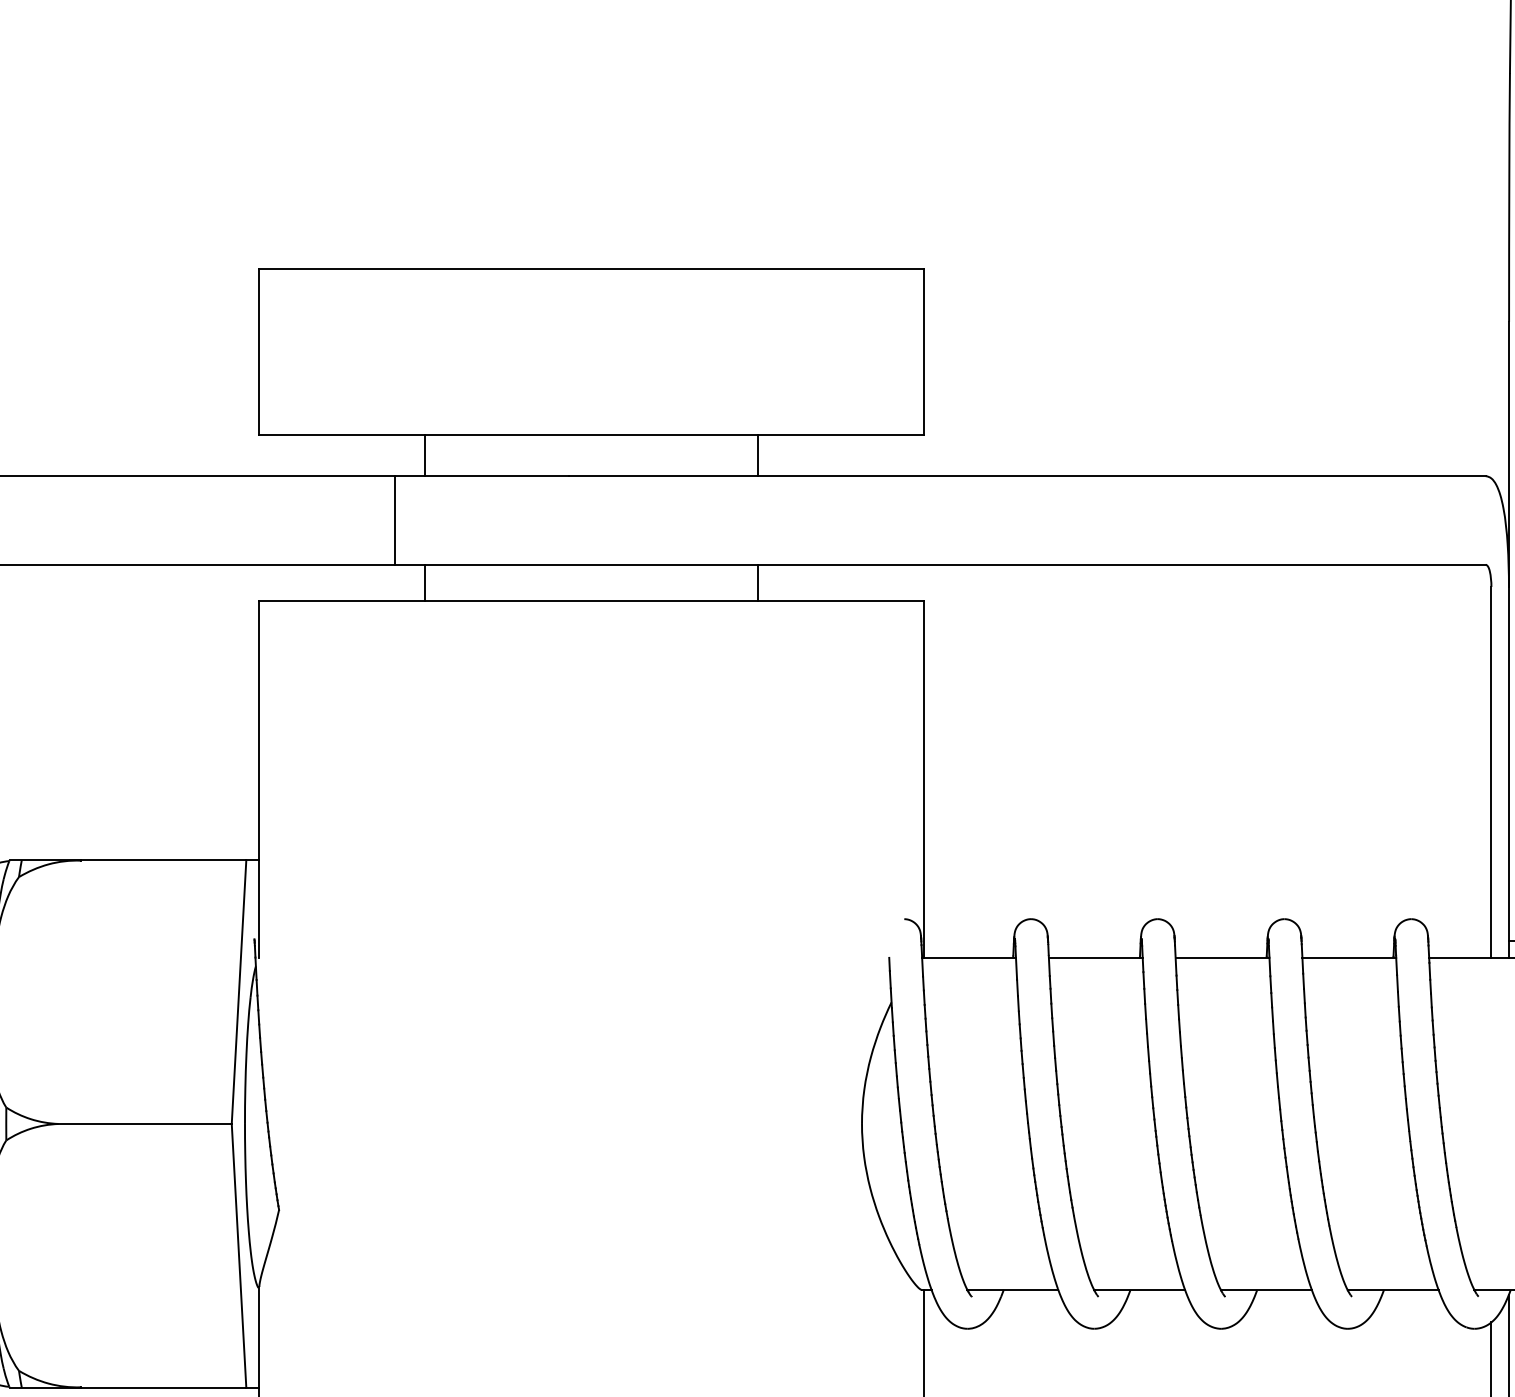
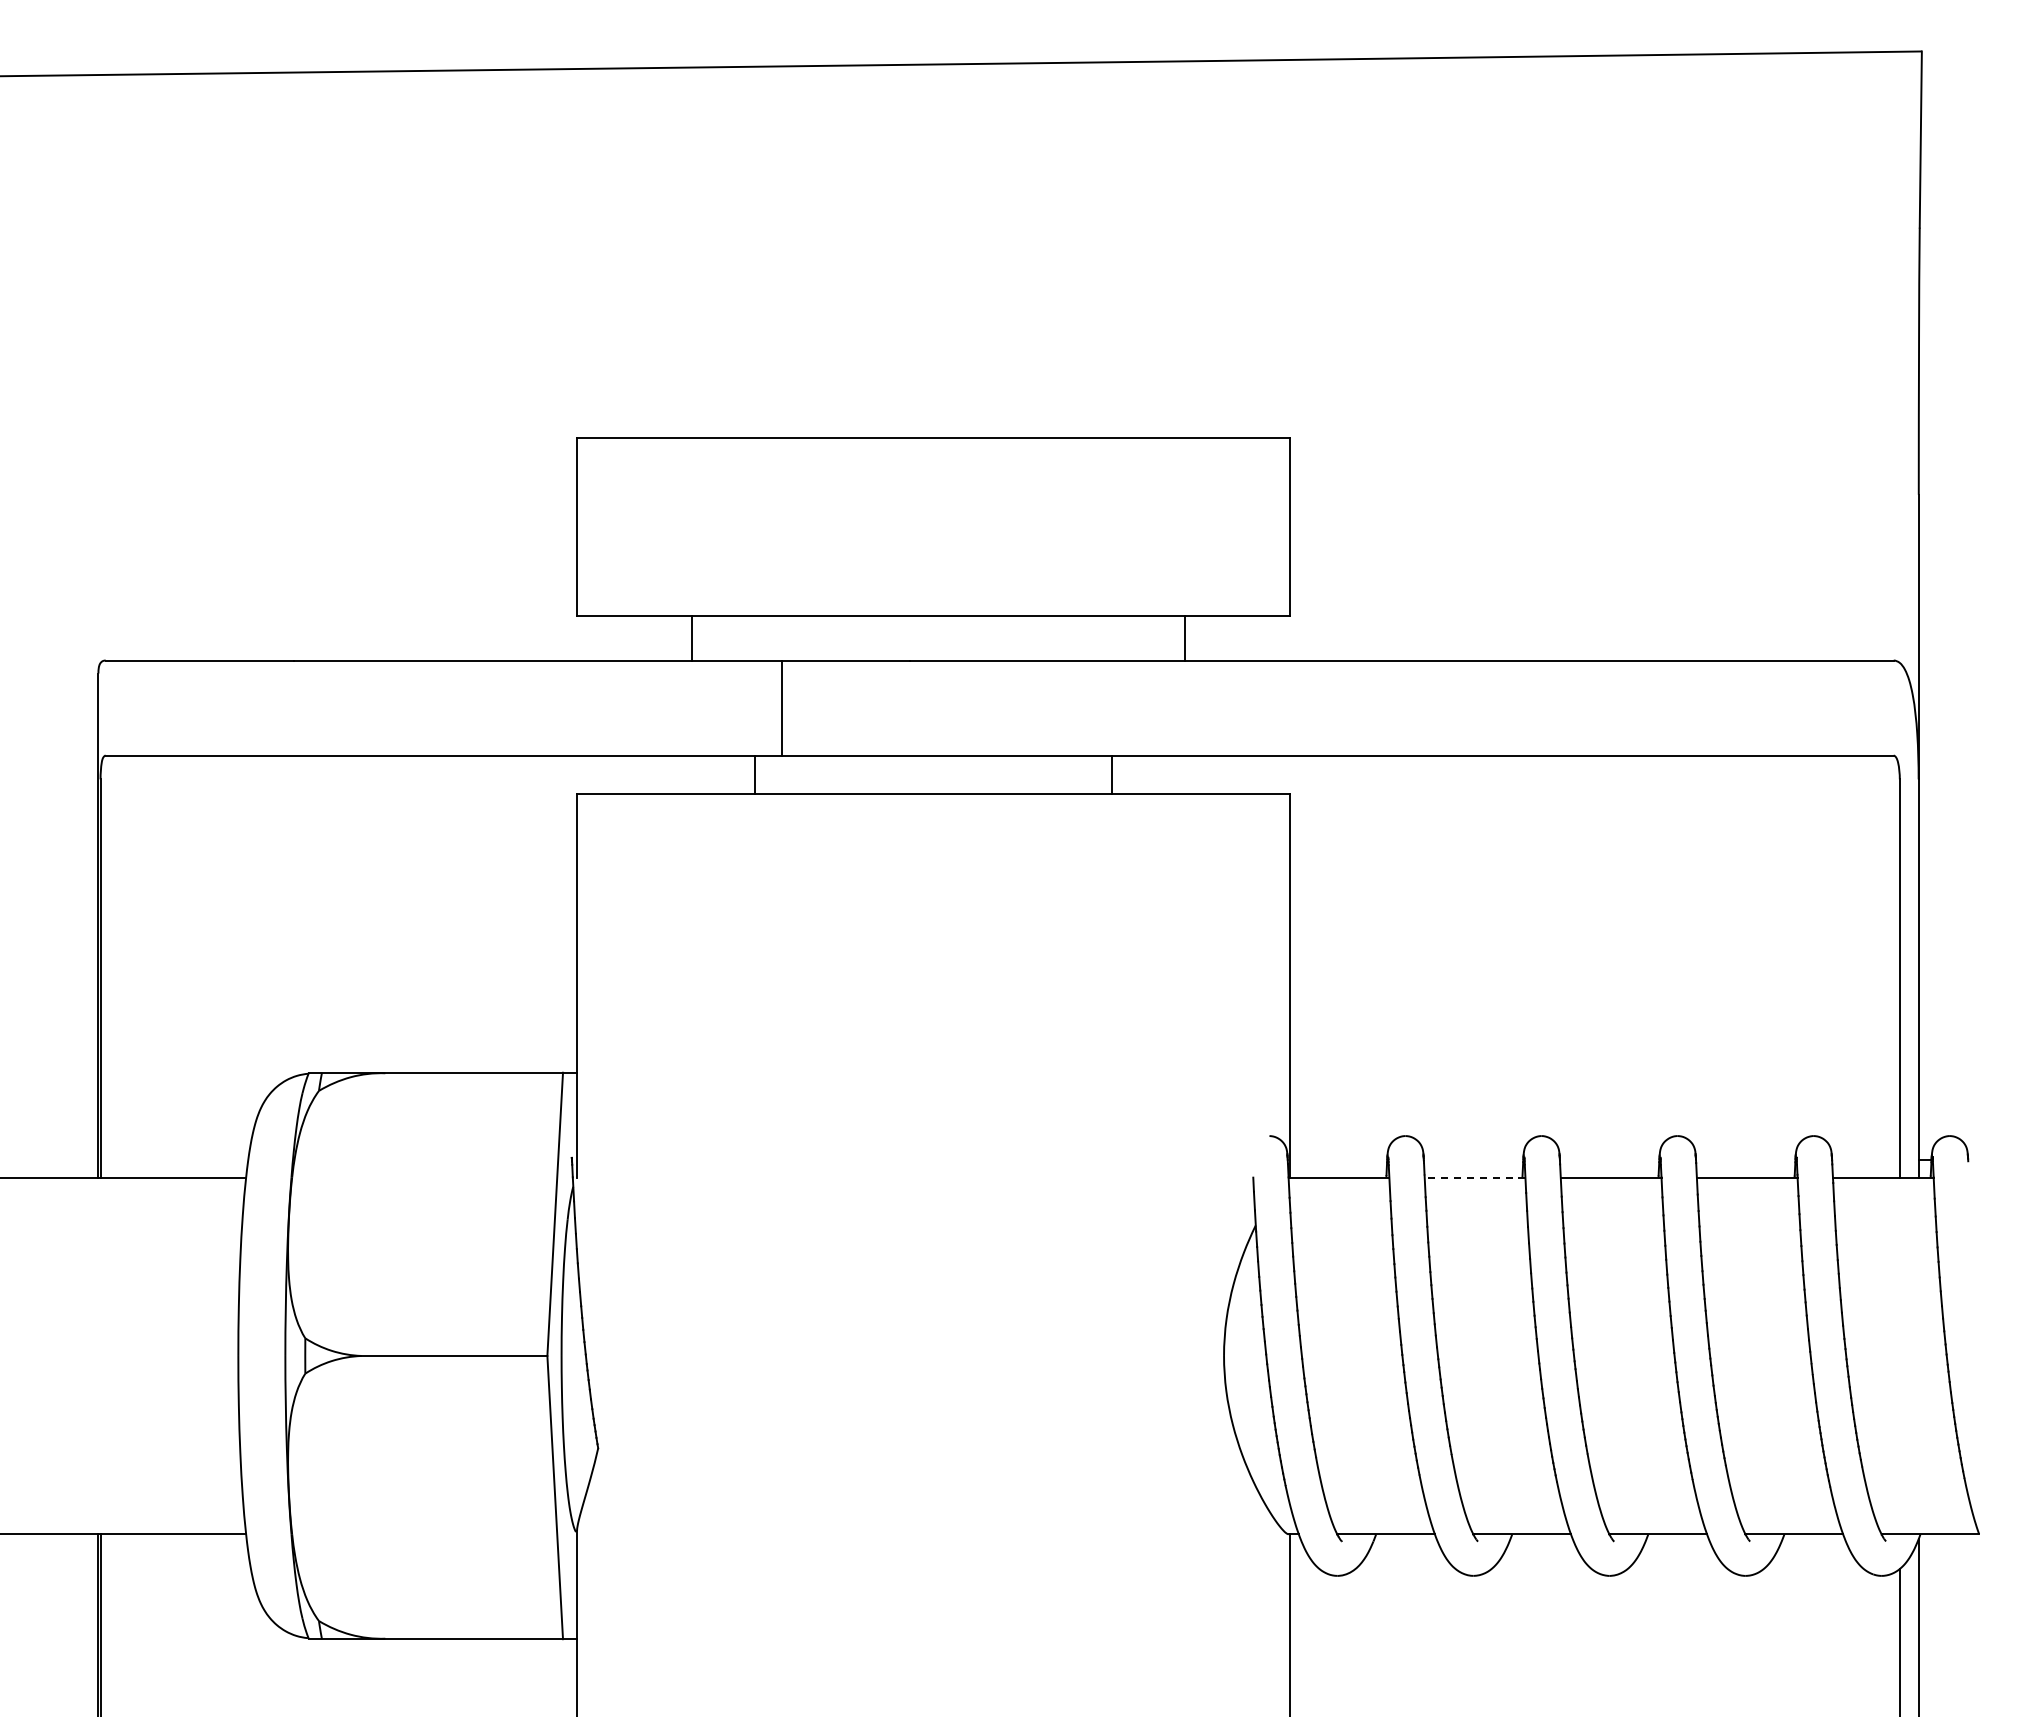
line: (425, 454) -> (692, 637), moved
line: (758, 454) -> (1185, 637), moved
line: (394, 519) -> (781, 707), moved
line: (1095, 957) -> (1474, 1177), solid -> dashed

